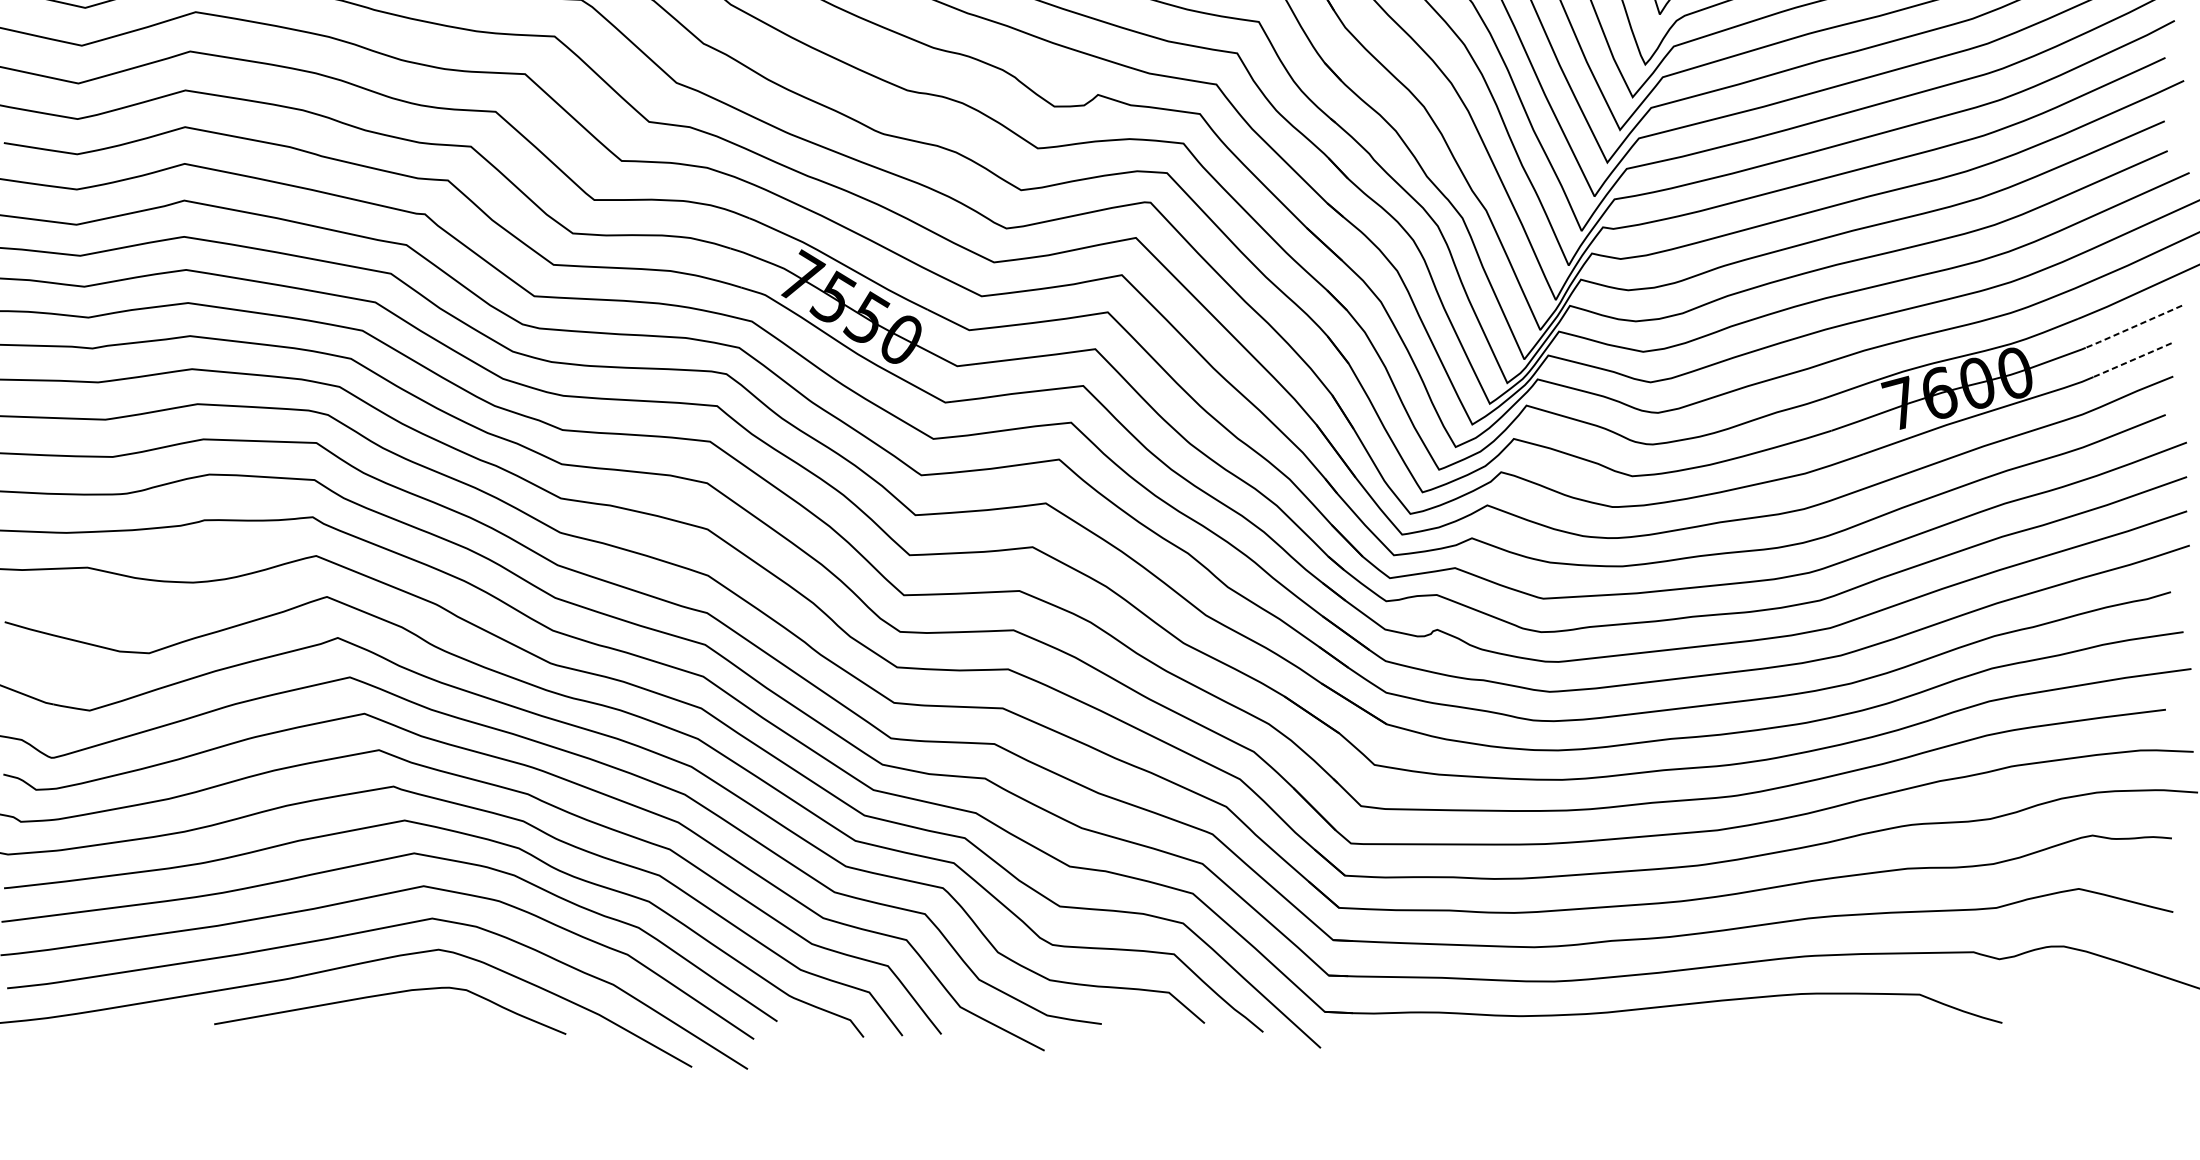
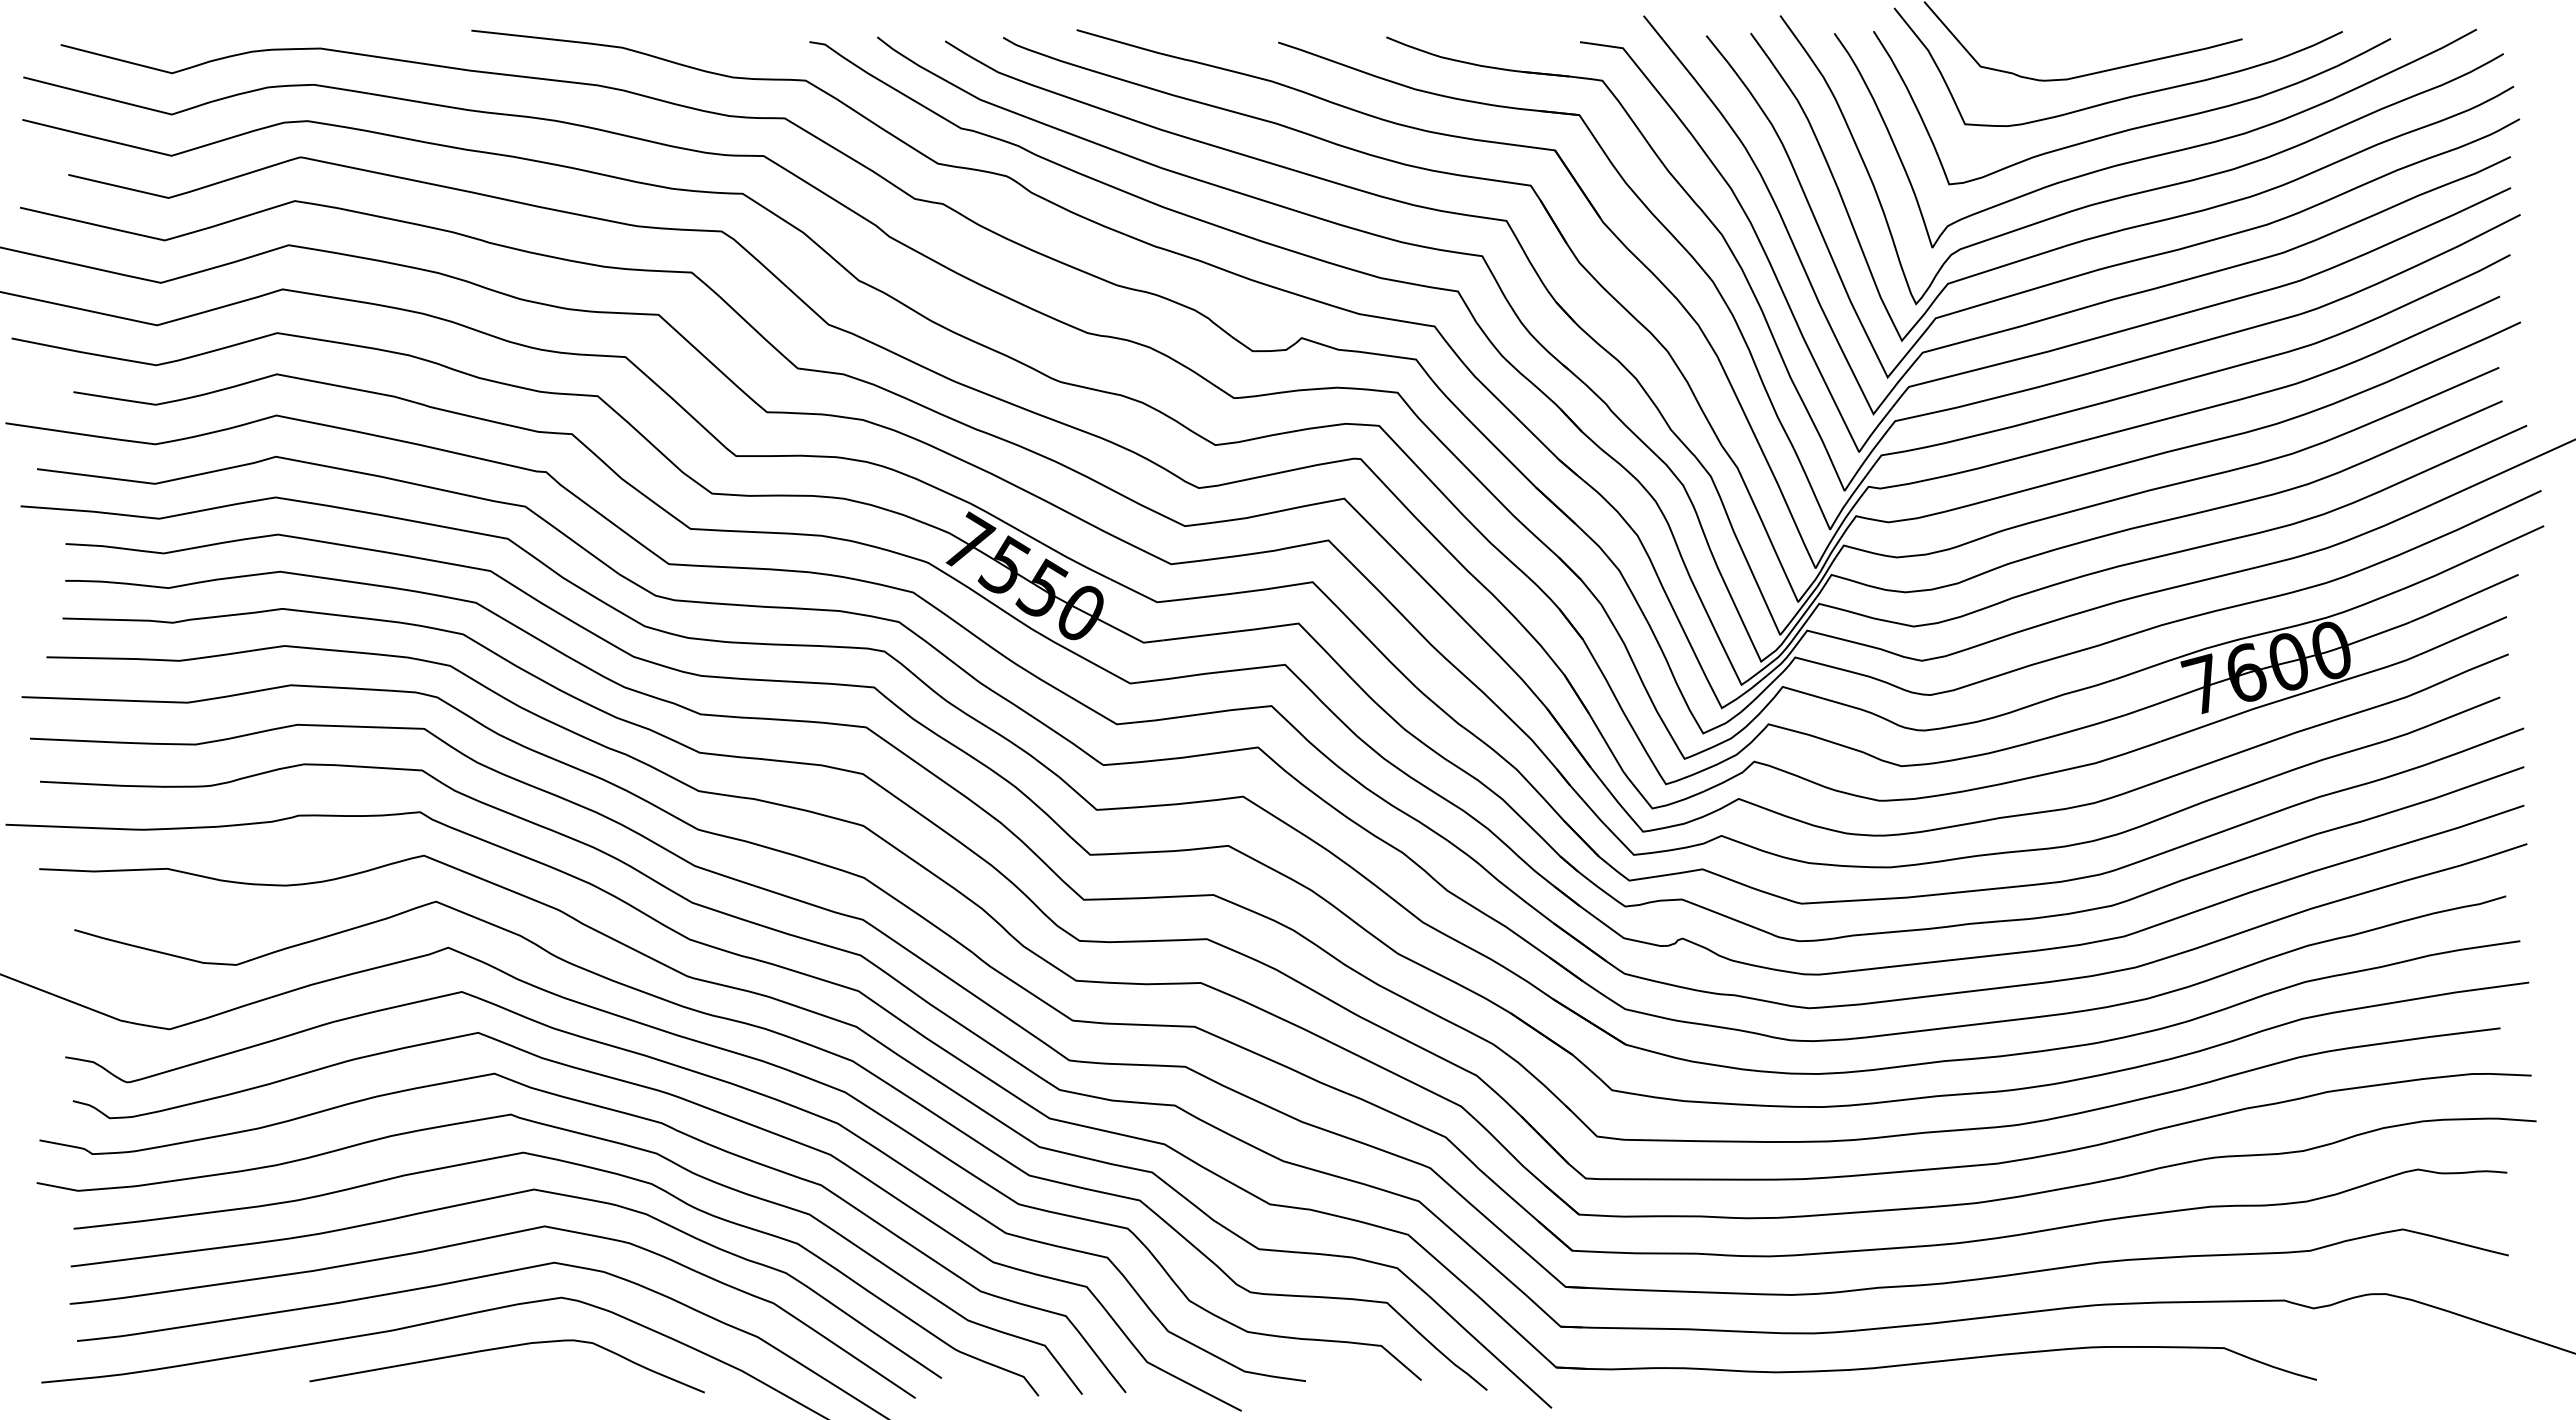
line: (2132, 326) -> (2463, 598), dashed -> solid
line: (2132, 360) -> (2462, 636), dashed -> solid

